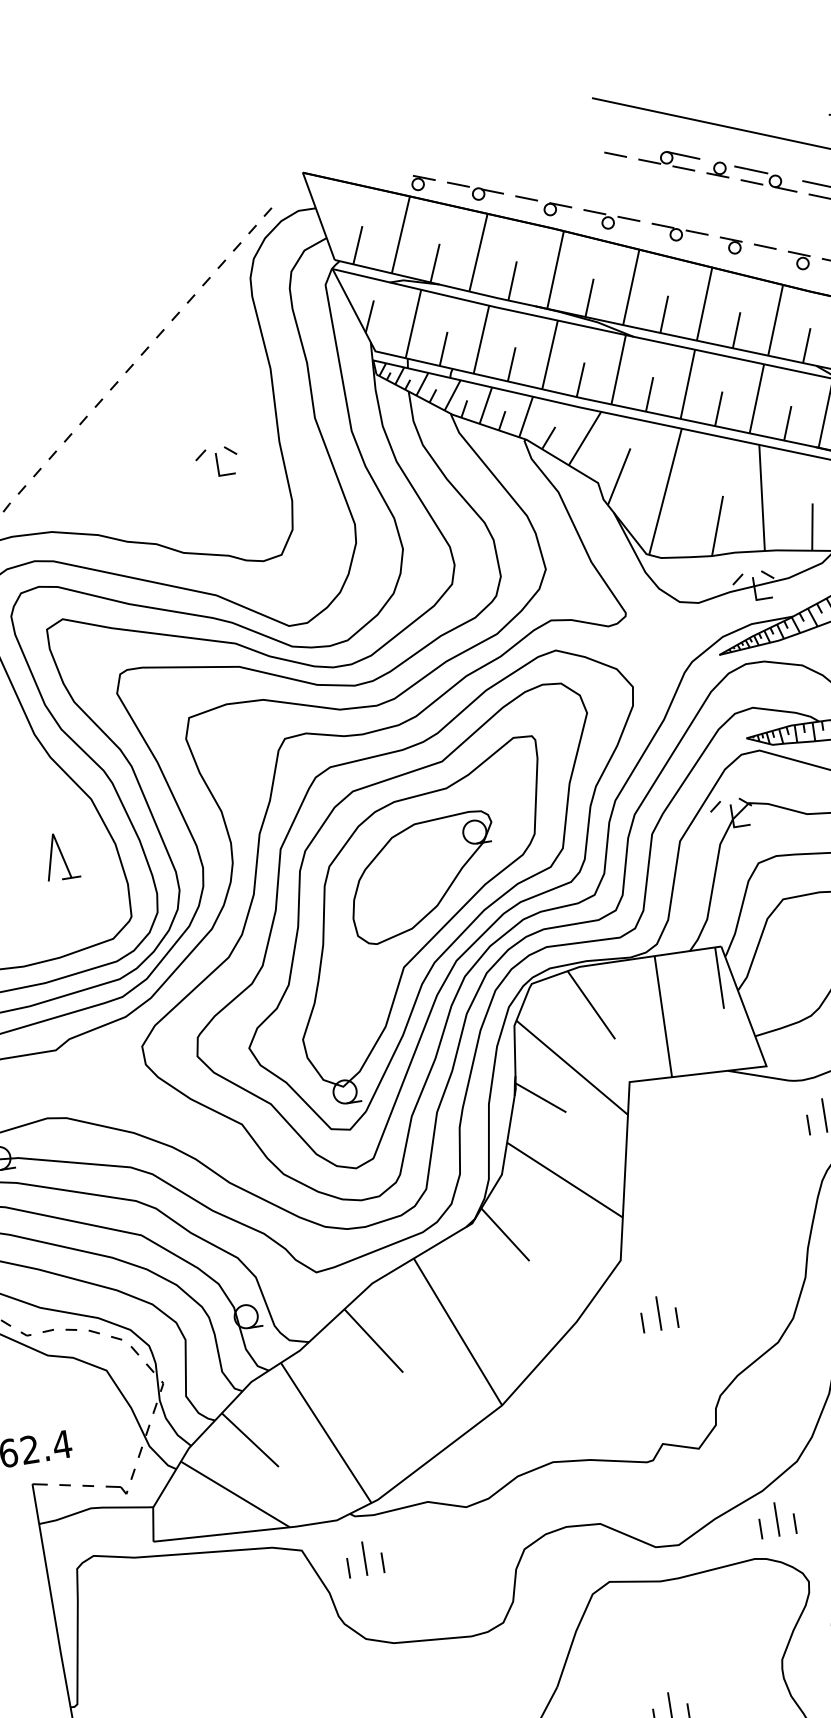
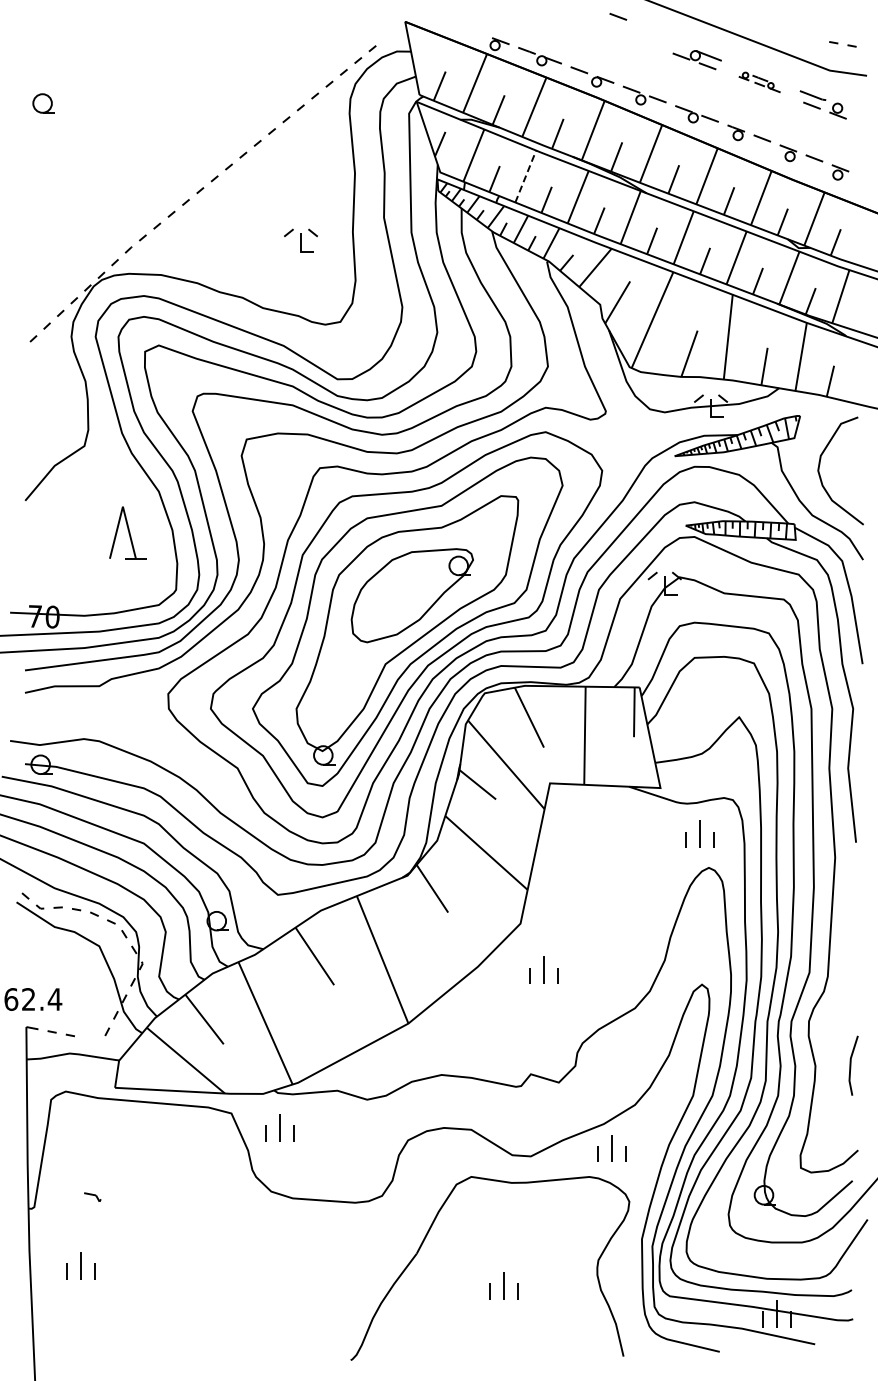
line: (615, 154) -> (618, 16), moved
part: (750, 178) -> (759, 82), size x0.6
line: (481, 339) -> (525, 176), solid -> dashed
part: (60, 856) -> (127, 533), size x1.4
part: (116, 1489) -> (92, 1196), moved

